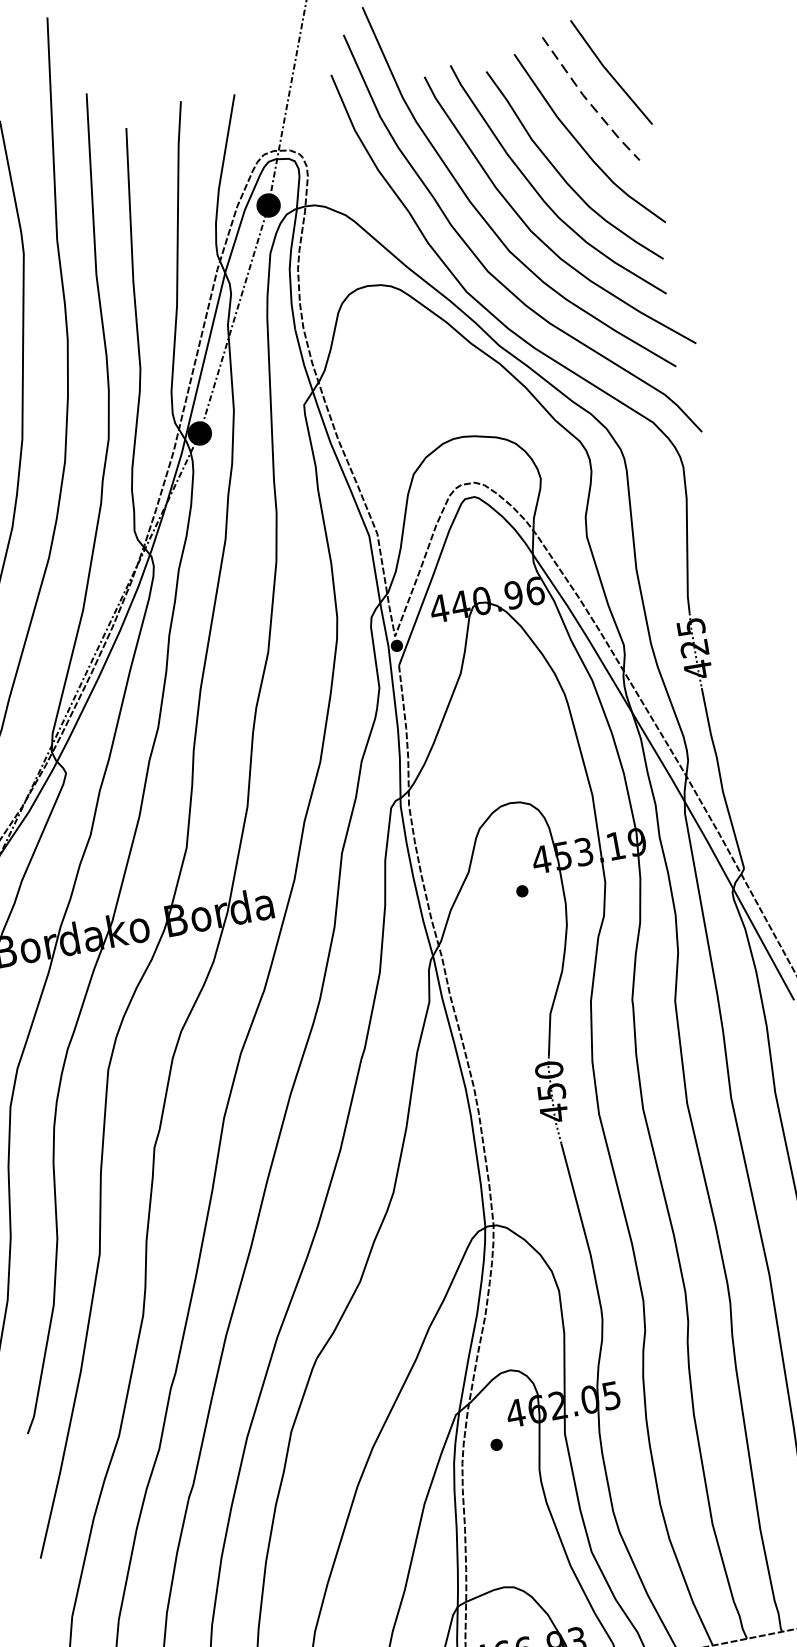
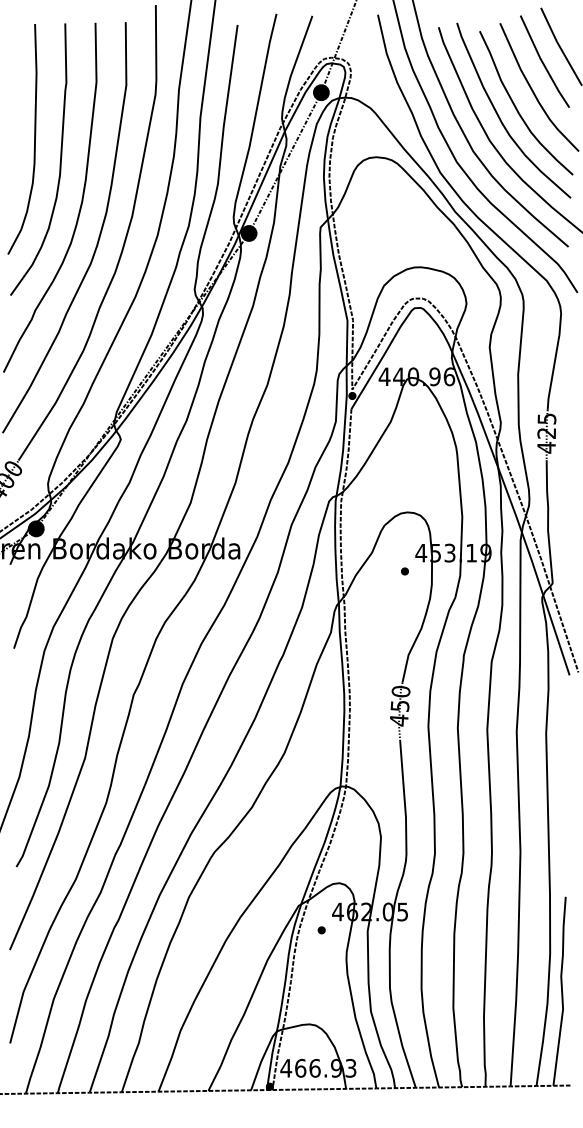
line: (589, 102) -> (543, 63), dashed -> solid

